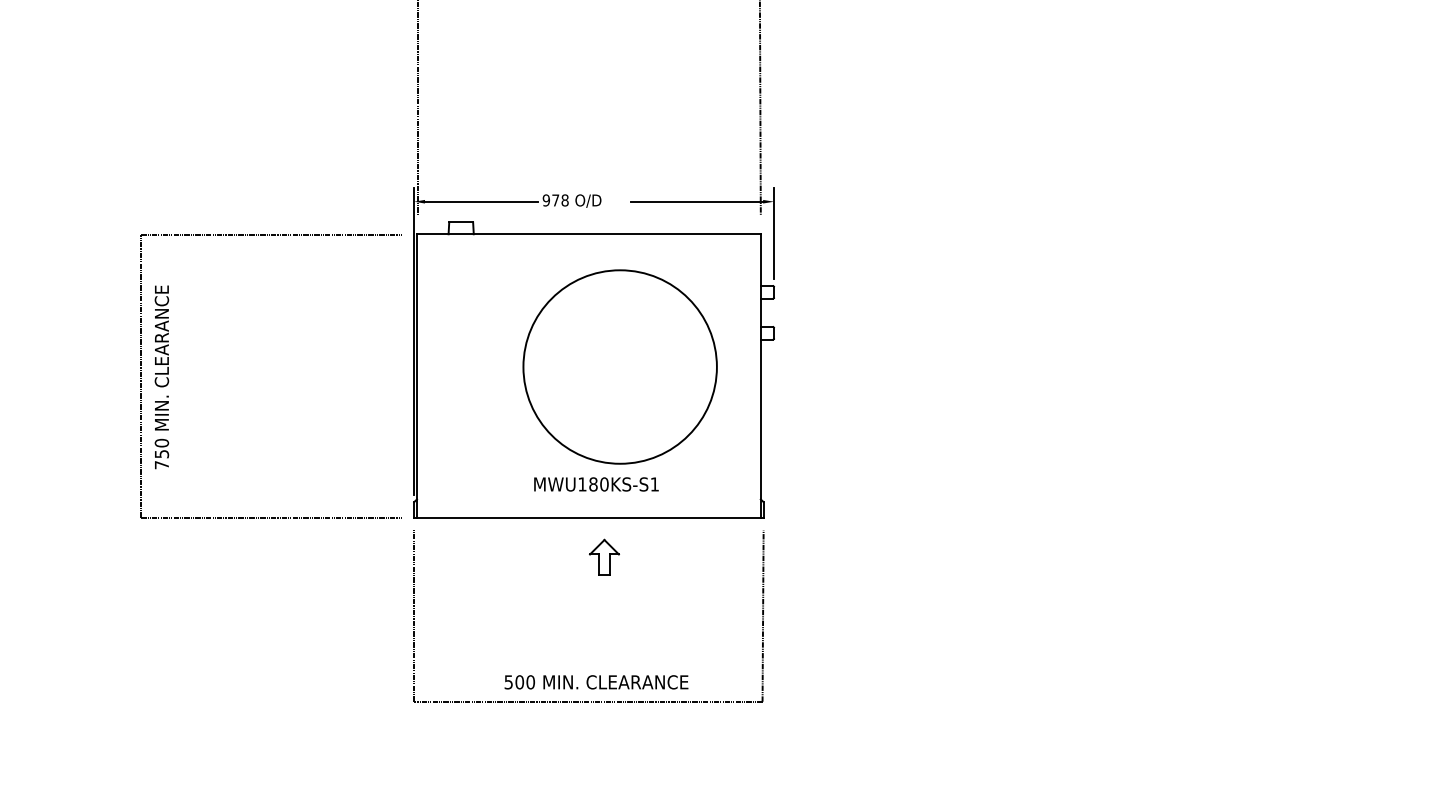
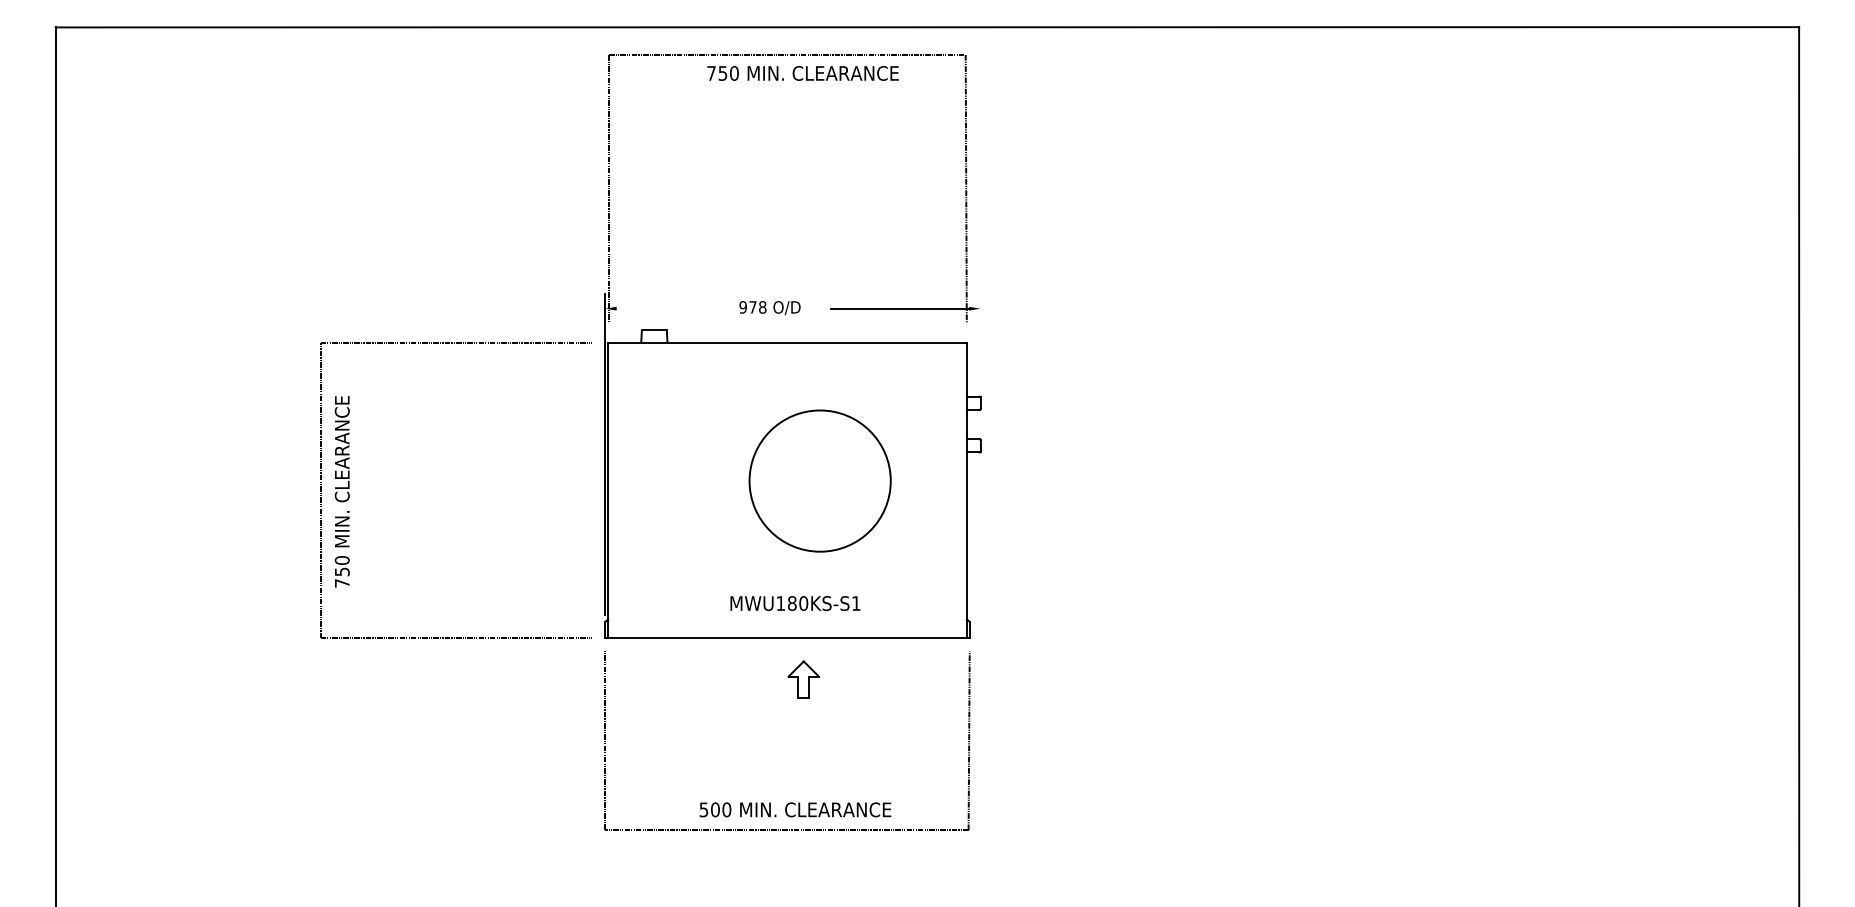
line: (481, 201) -> (675, 308), removed
line: (773, 233) -> (980, 341), removed
circle: (620, 366) -> (820, 480), size x0.7

